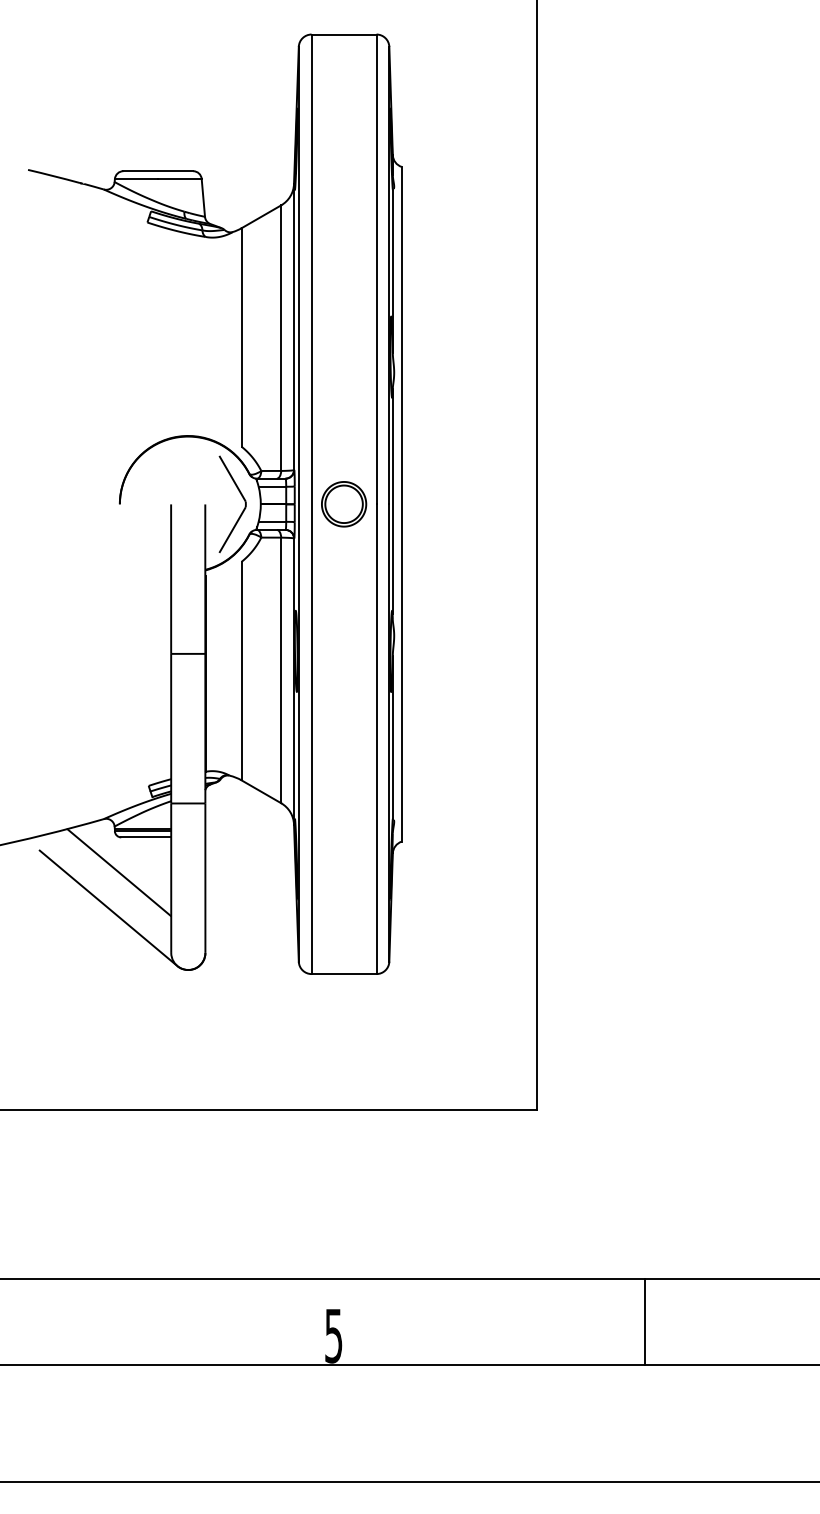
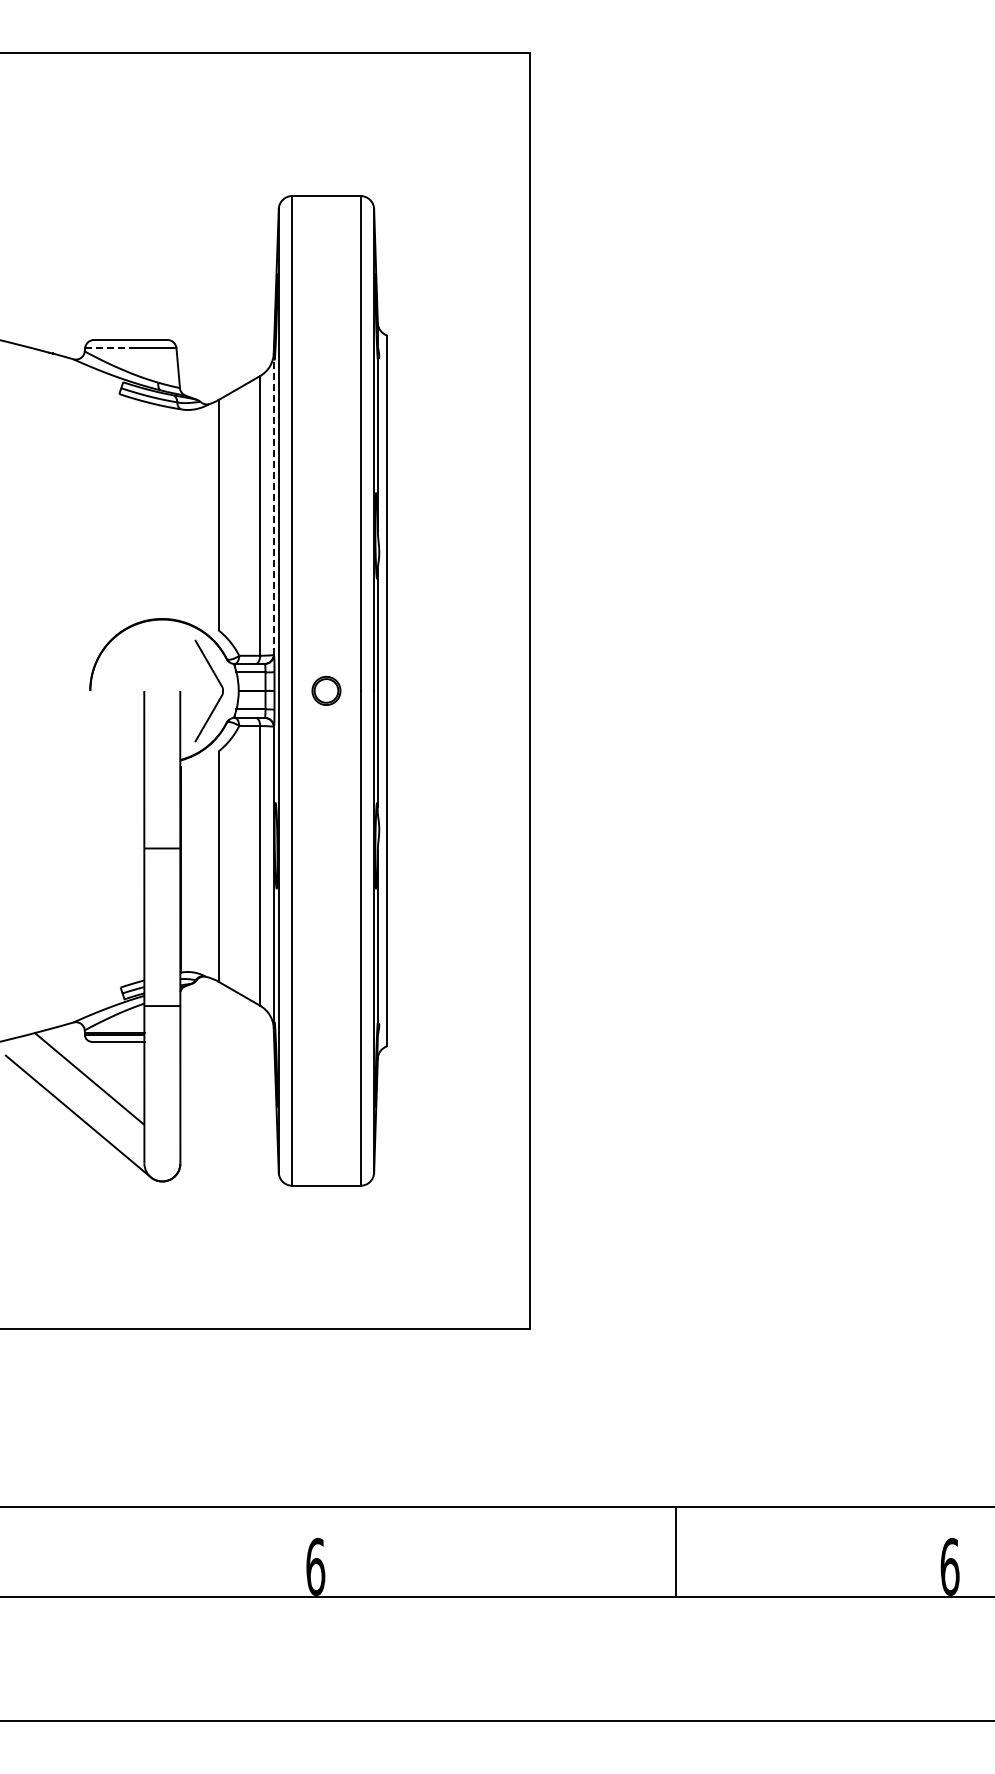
line: (136, 179) -> (107, 348), solid -> dashed
line: (293, 327) -> (273, 504), solid -> dashed
part: (344, 503) -> (326, 690), size x0.6
line: (645, 1322) -> (676, 1552), moved
text: (333, 1335) -> (315, 1566), 5 -> 6

